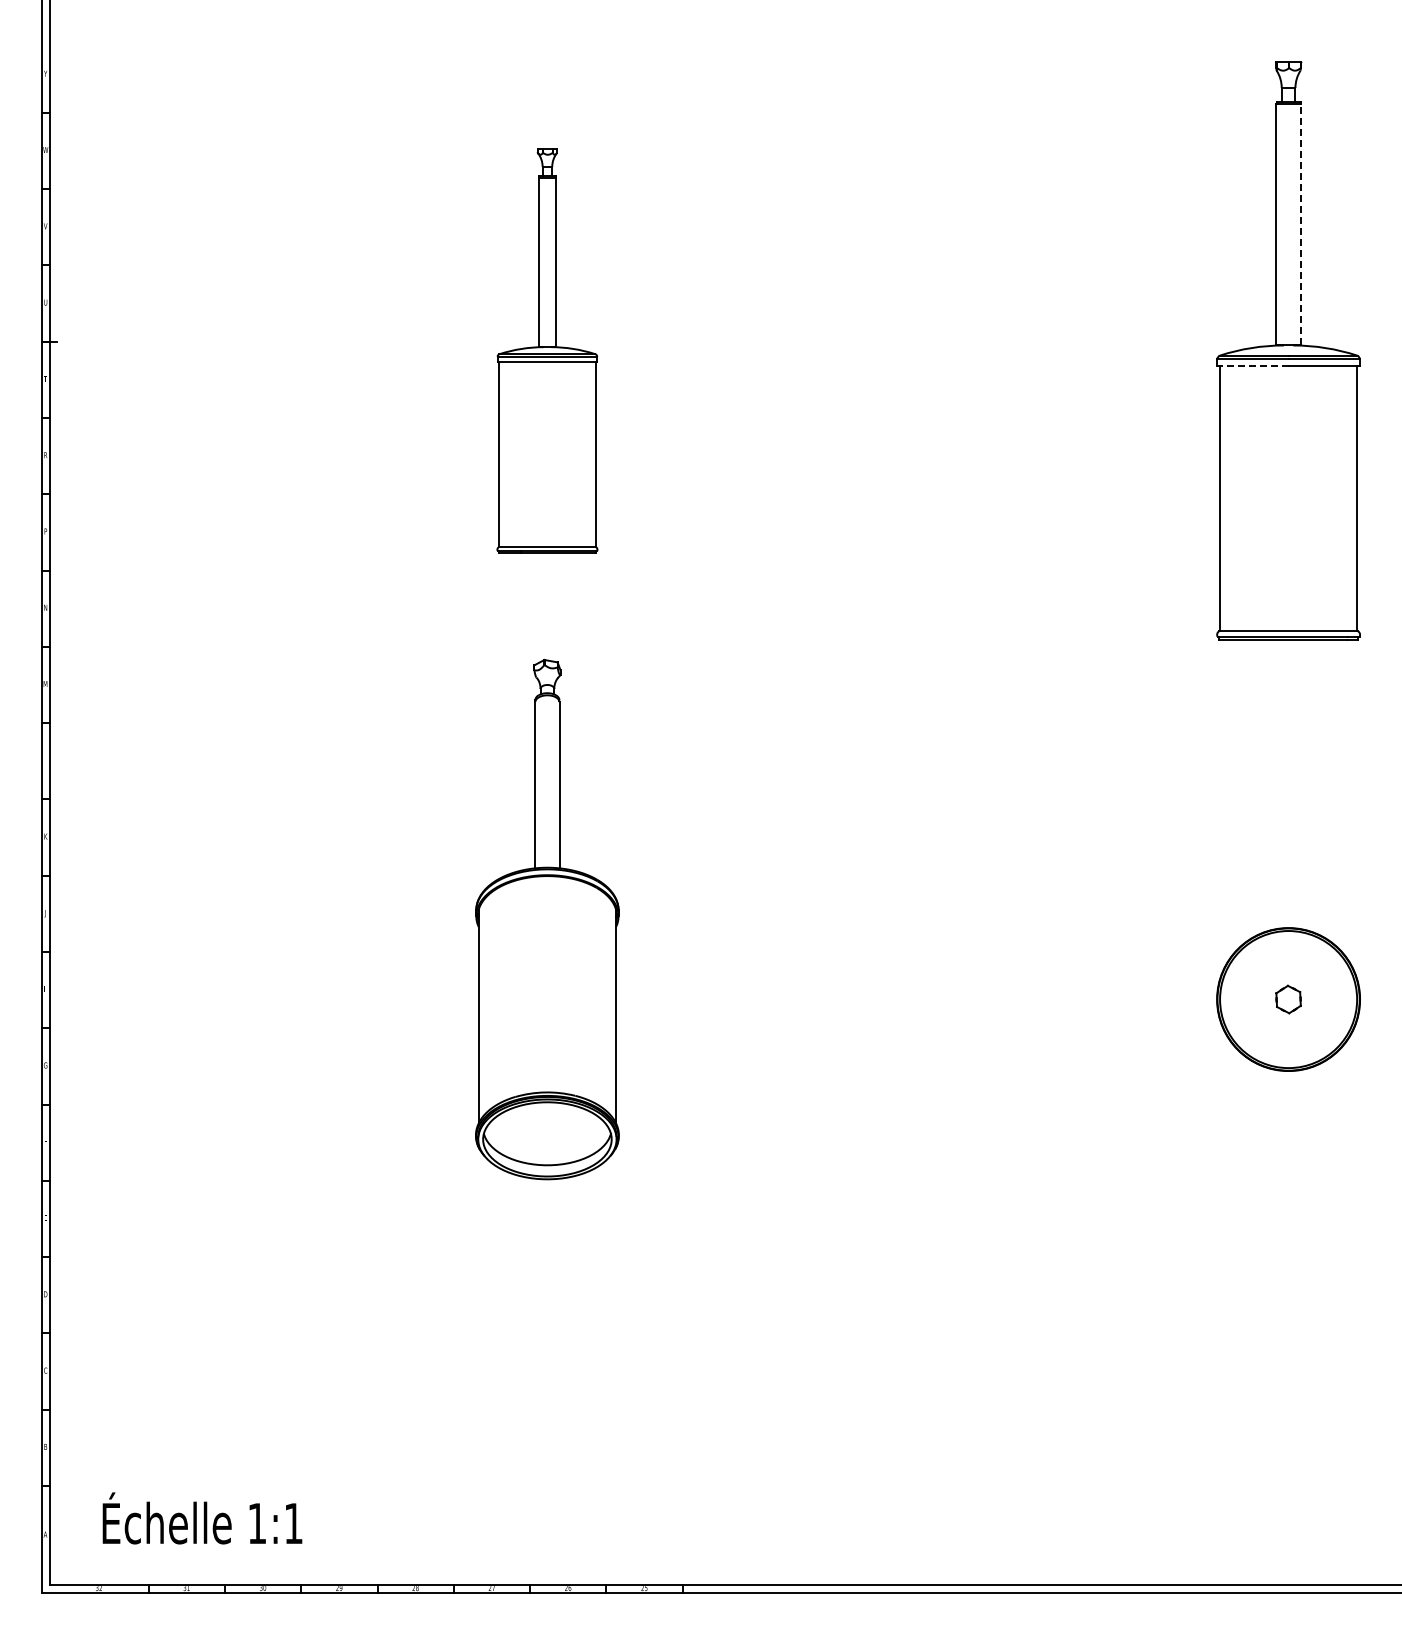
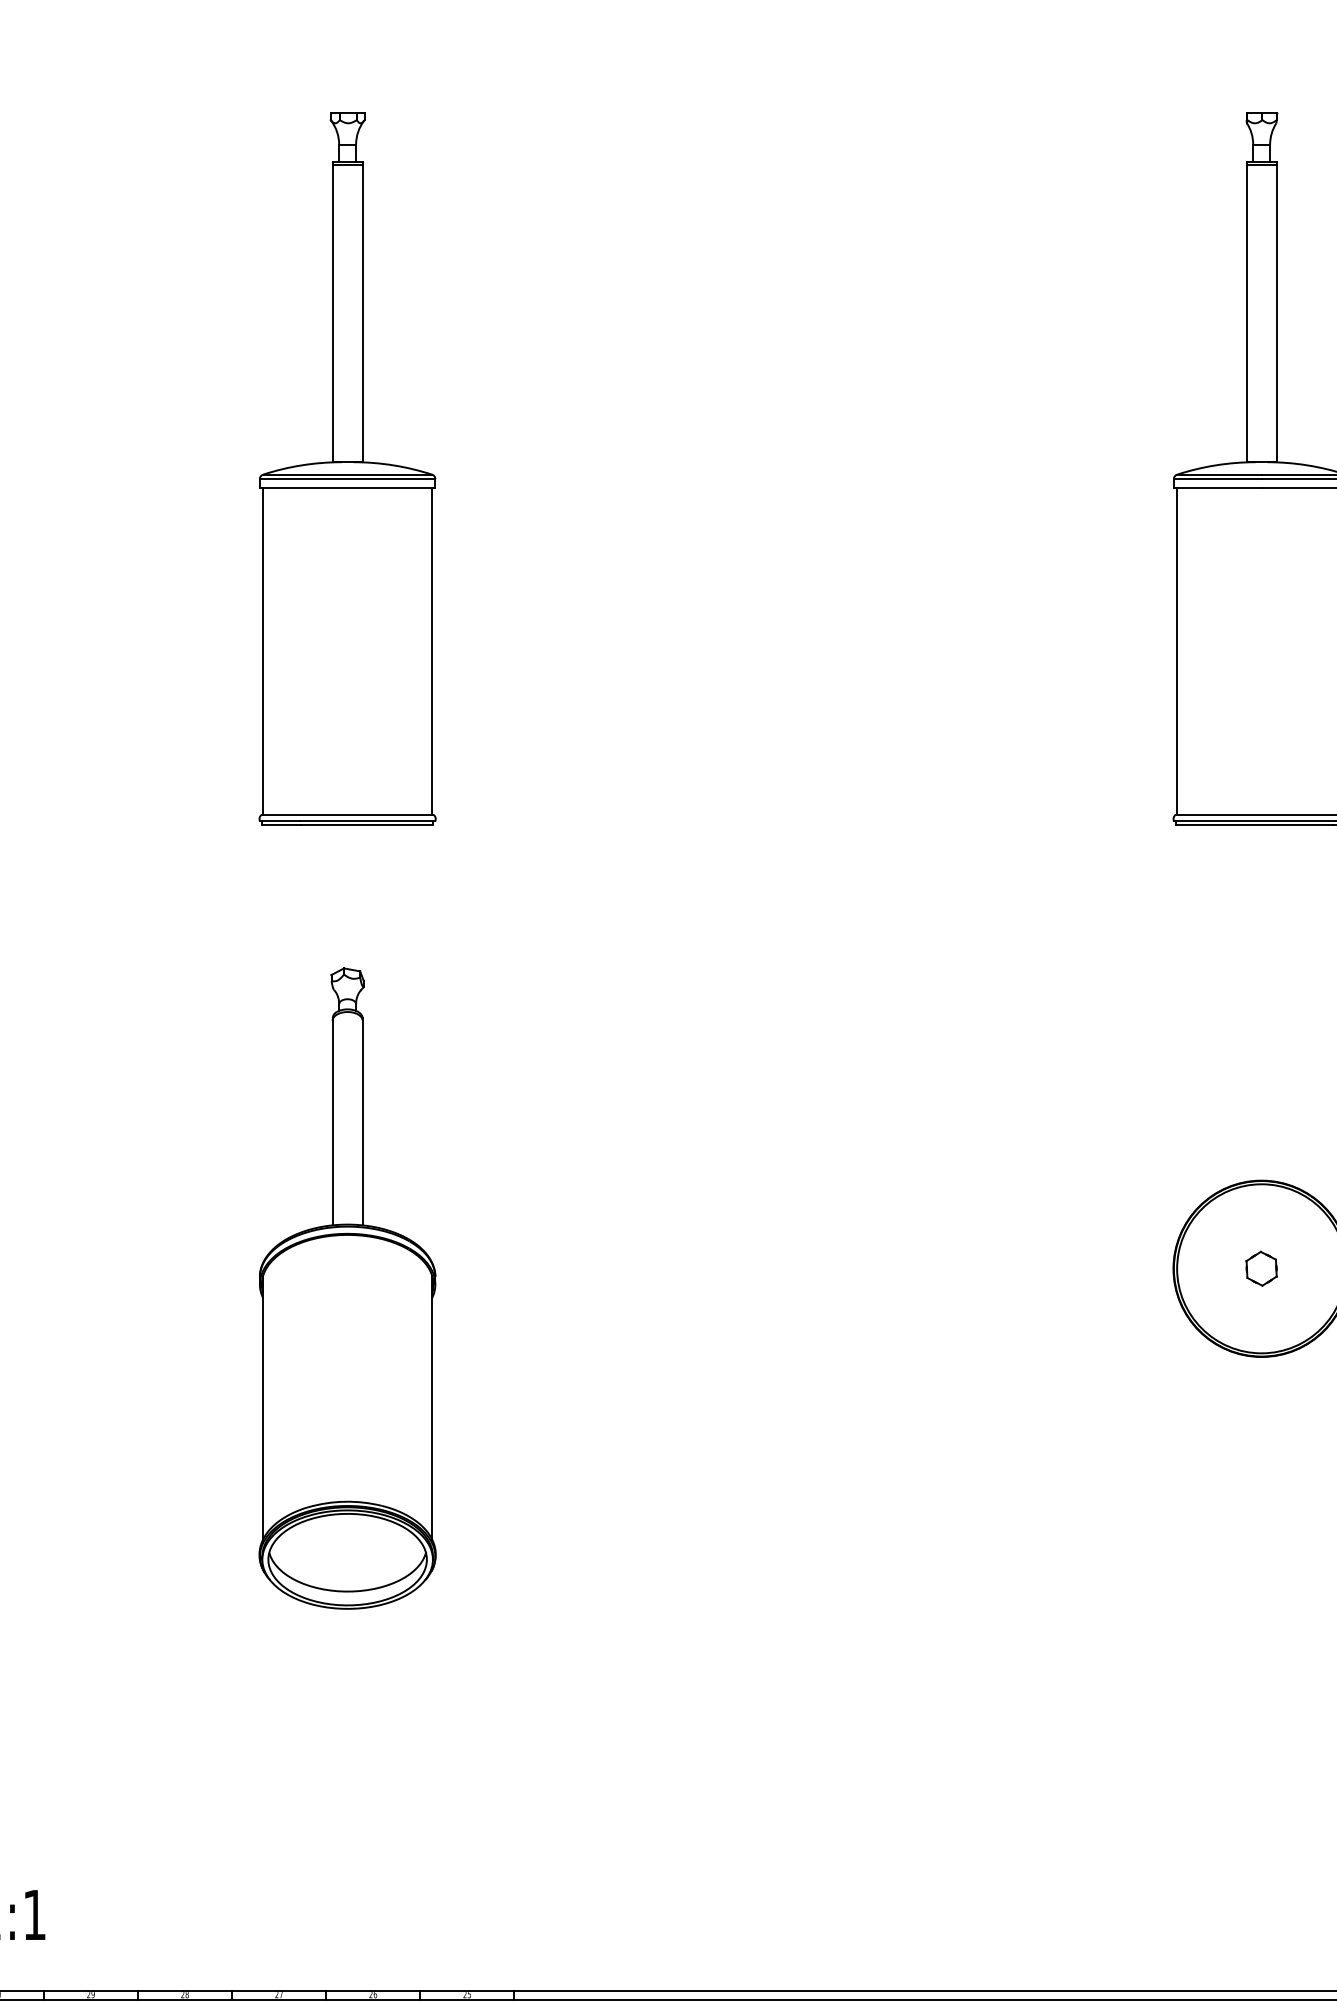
line: (1300, 224) -> (1276, 312), dashed -> solid
part: (547, 350) -> (347, 468), size x1.43
line: (1253, 366) -> (1218, 488), dashed -> solid
part: (547, 919) -> (347, 1288), moved

